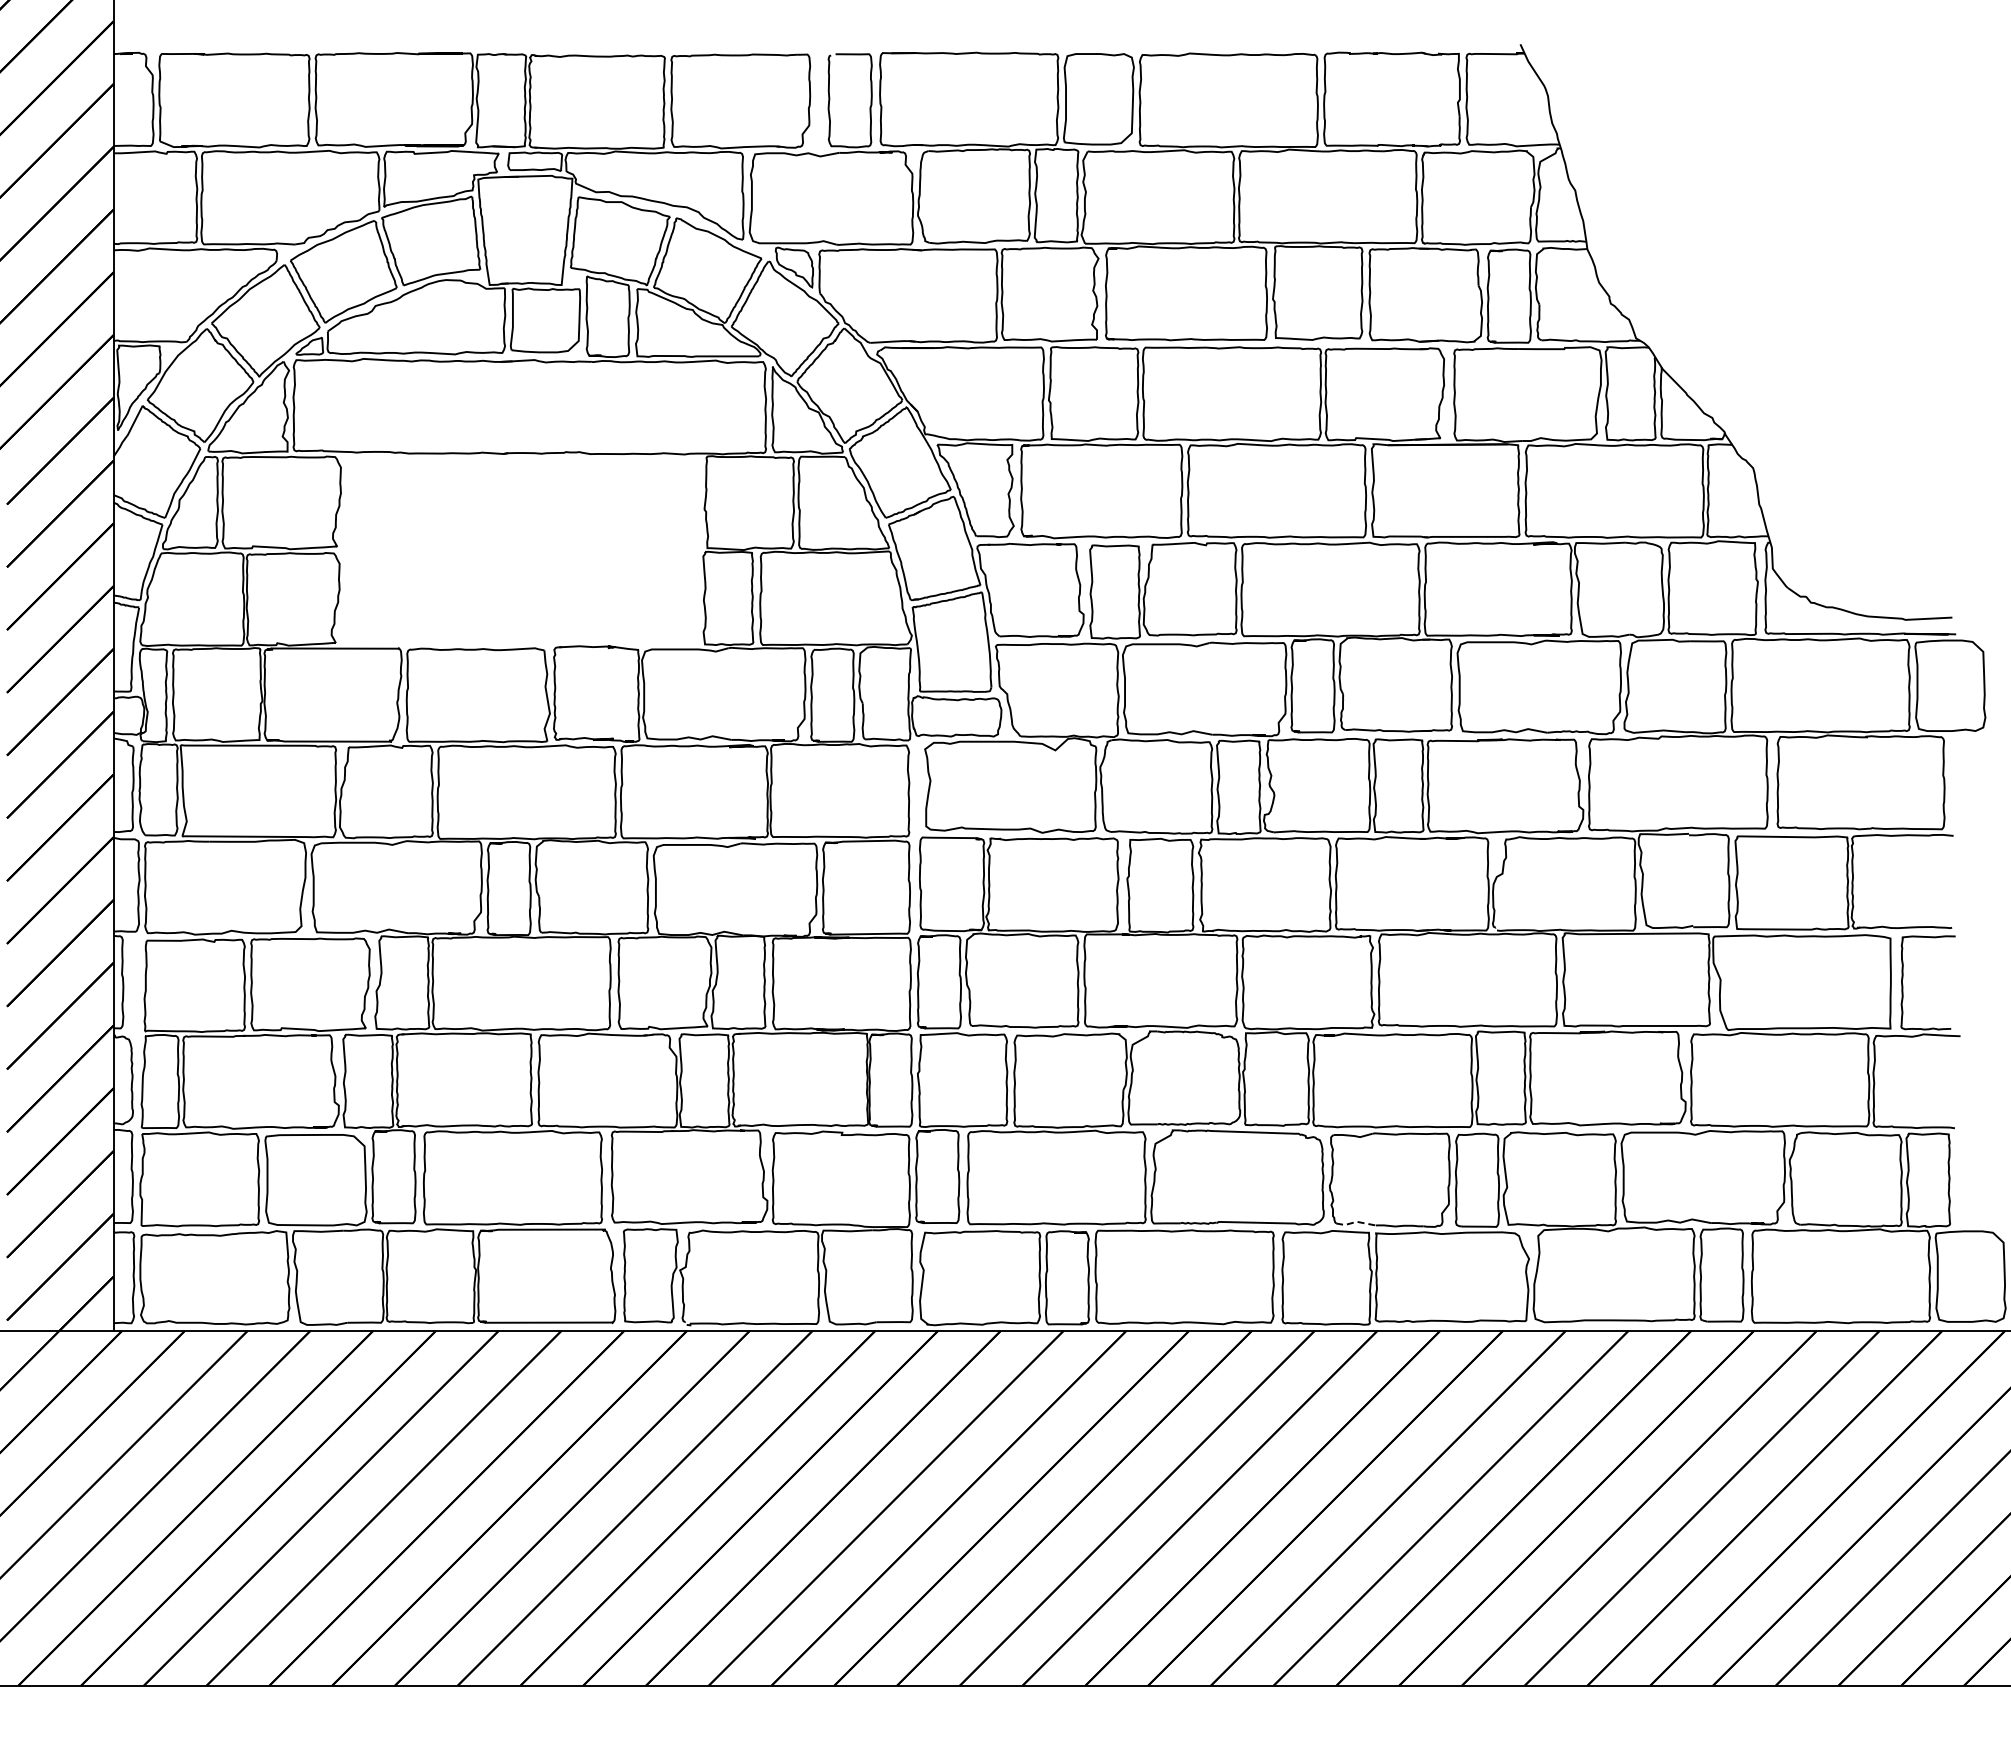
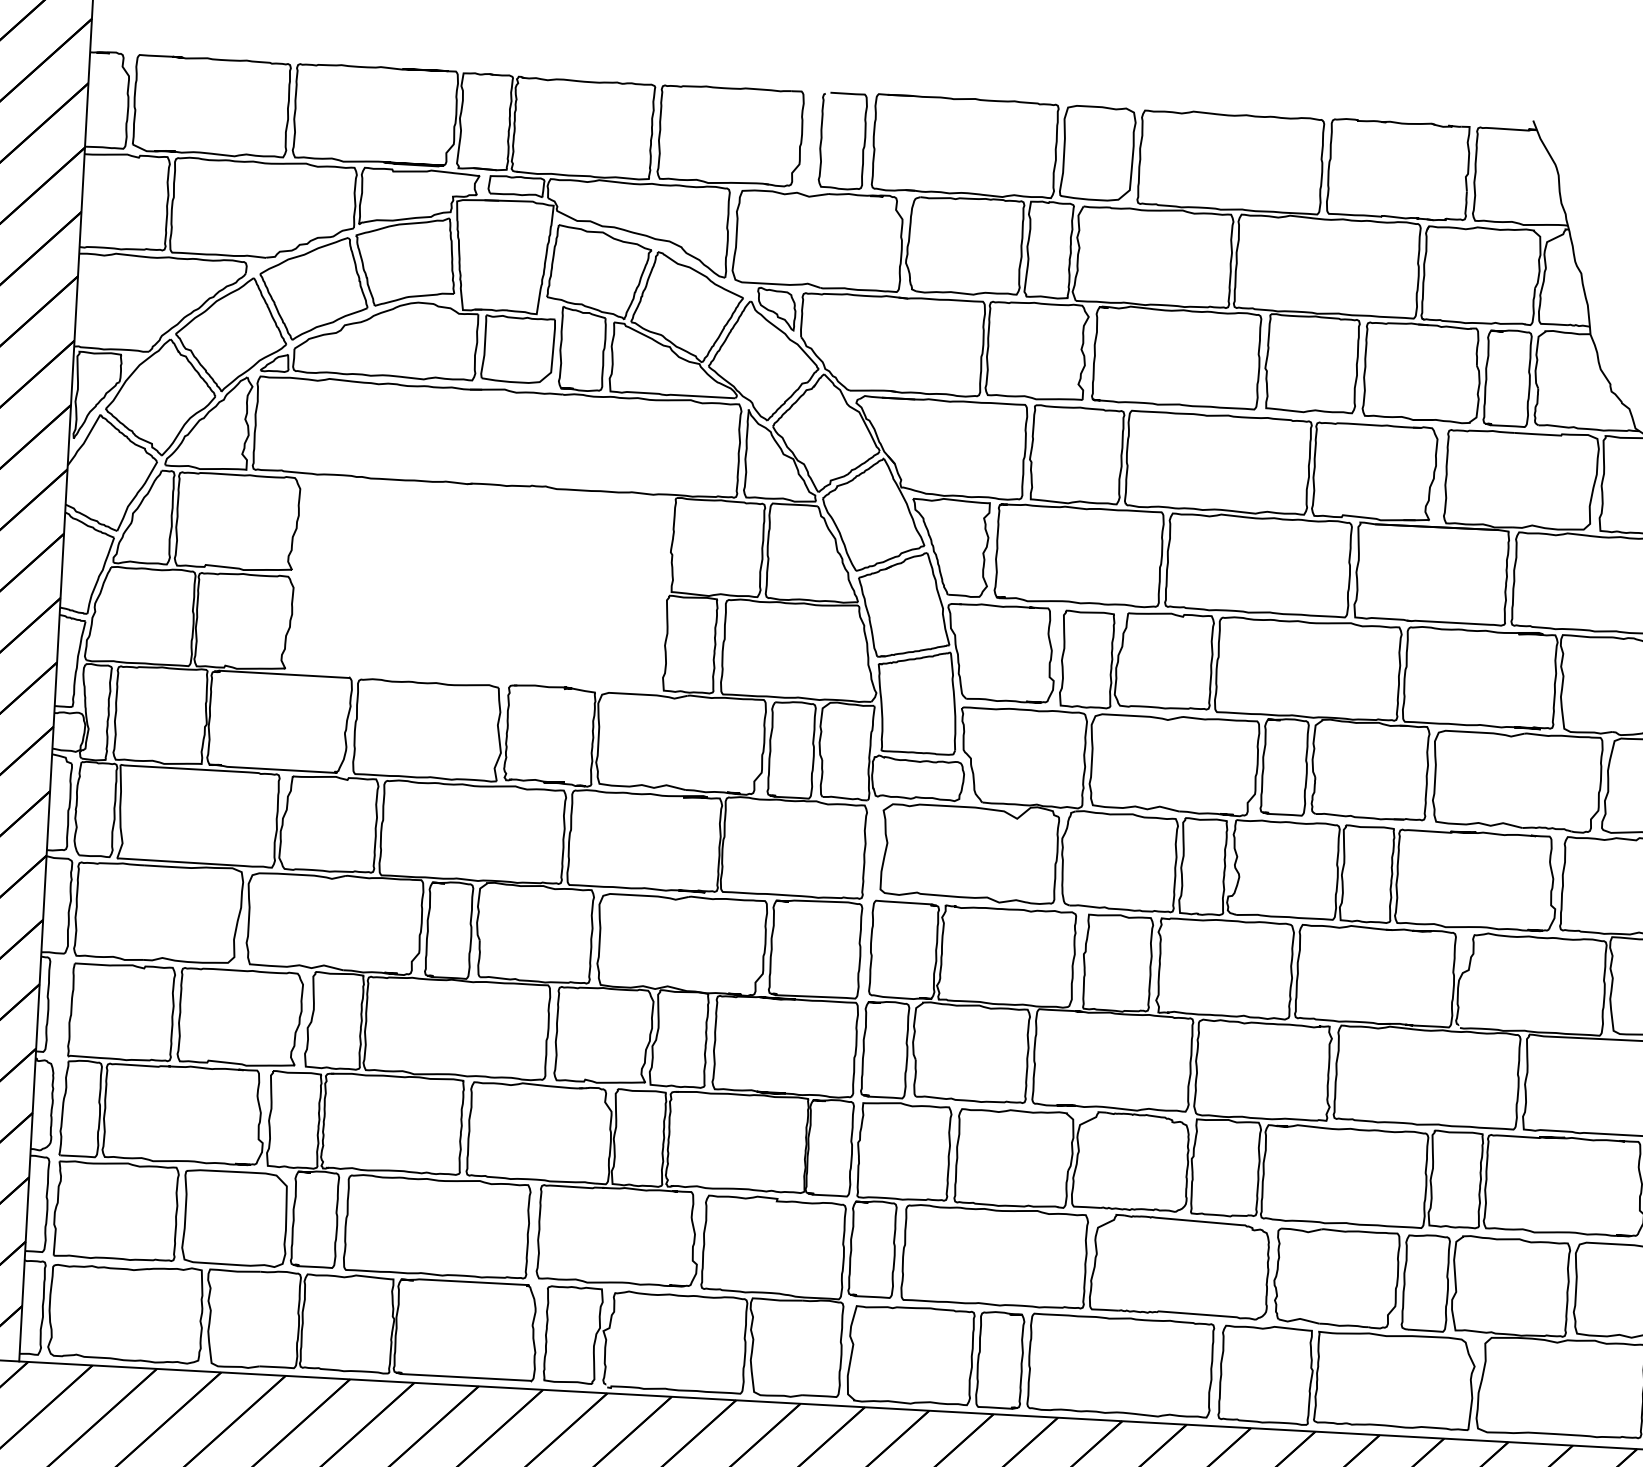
line: (1355, 1222) -> (1298, 1319), dashed -> solid

